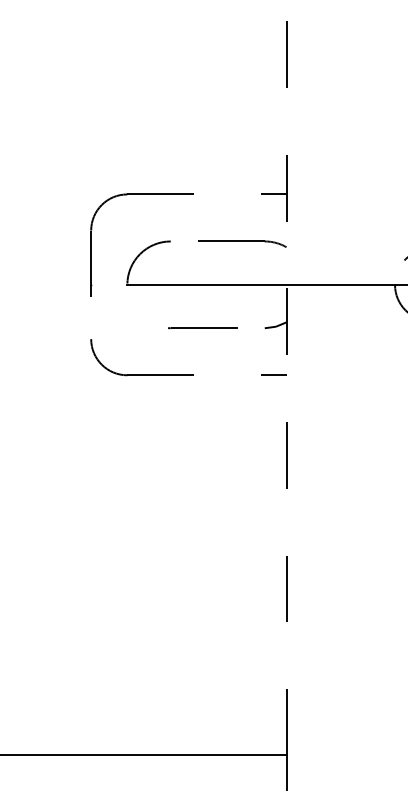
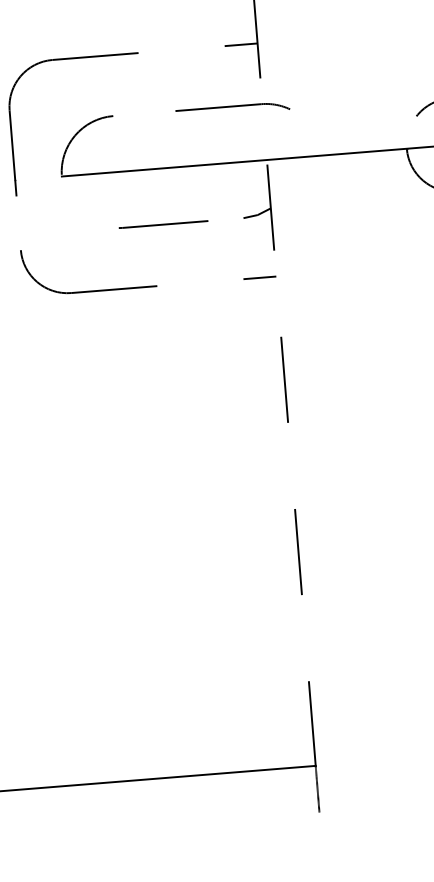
part: (242, 243) -> (233, 109), moved

